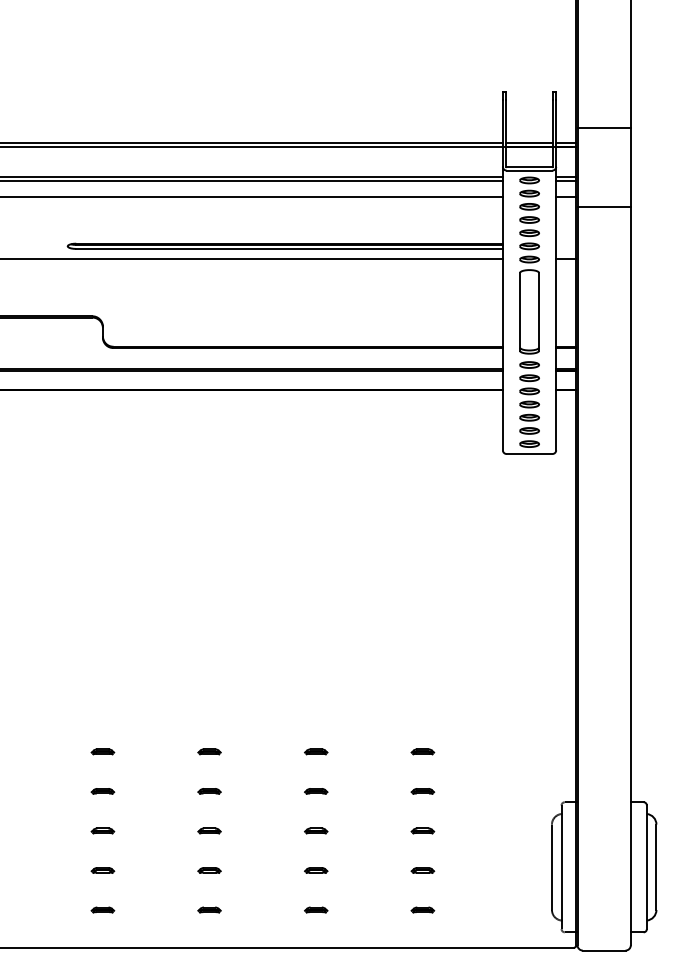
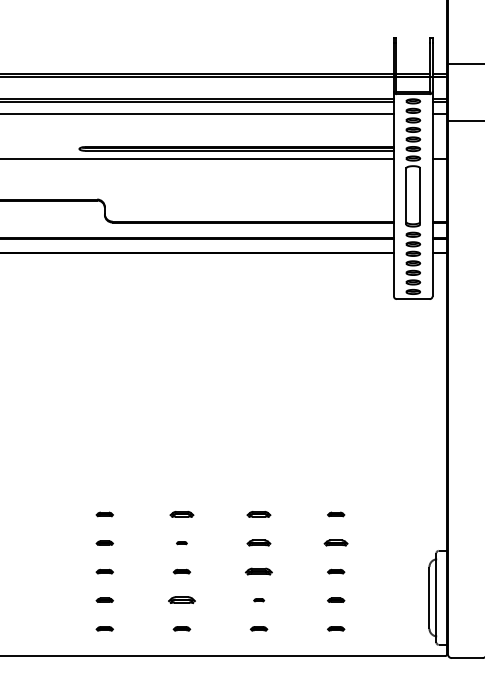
part: (209, 751) -> (181, 514), size x1.4
part: (316, 751) -> (259, 514), size x1.4
part: (209, 791) -> (181, 543), size x0.6
part: (316, 791) -> (259, 543), size x1.4
part: (422, 791) -> (335, 543), size x1.4
part: (316, 830) -> (259, 571), size x1.6
part: (209, 870) -> (181, 600), size x1.6
part: (316, 870) -> (259, 600), size x0.6

